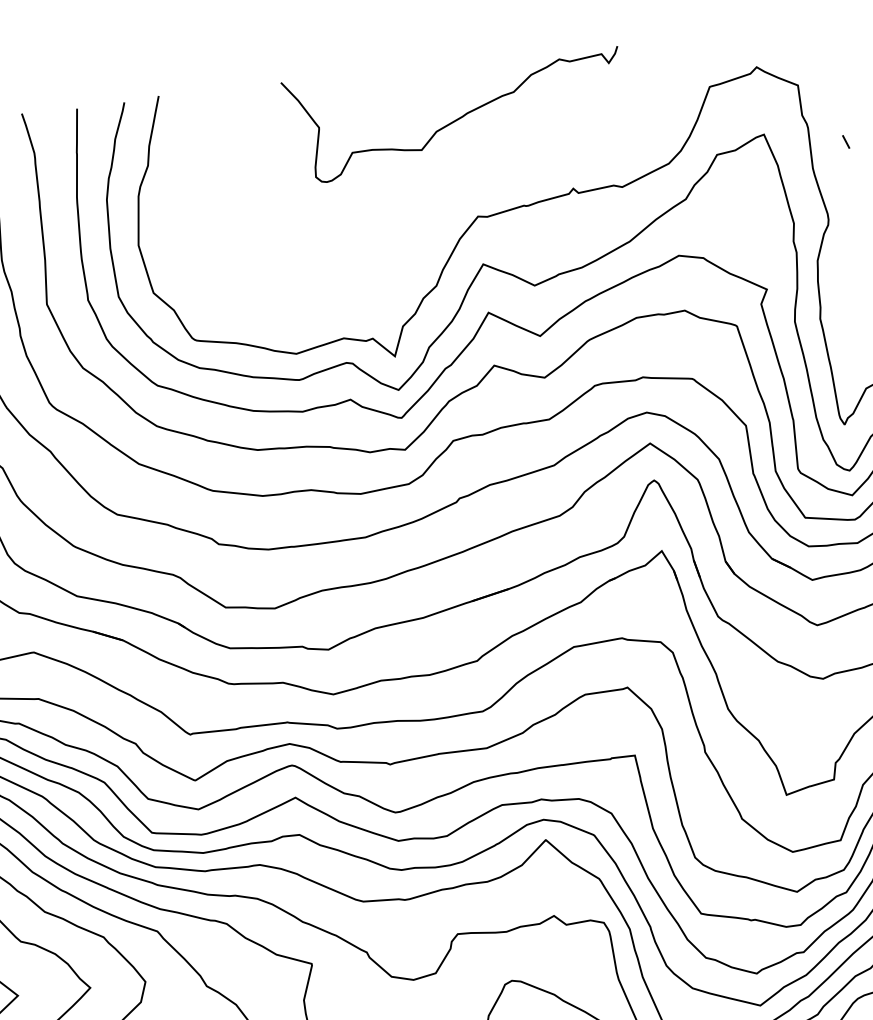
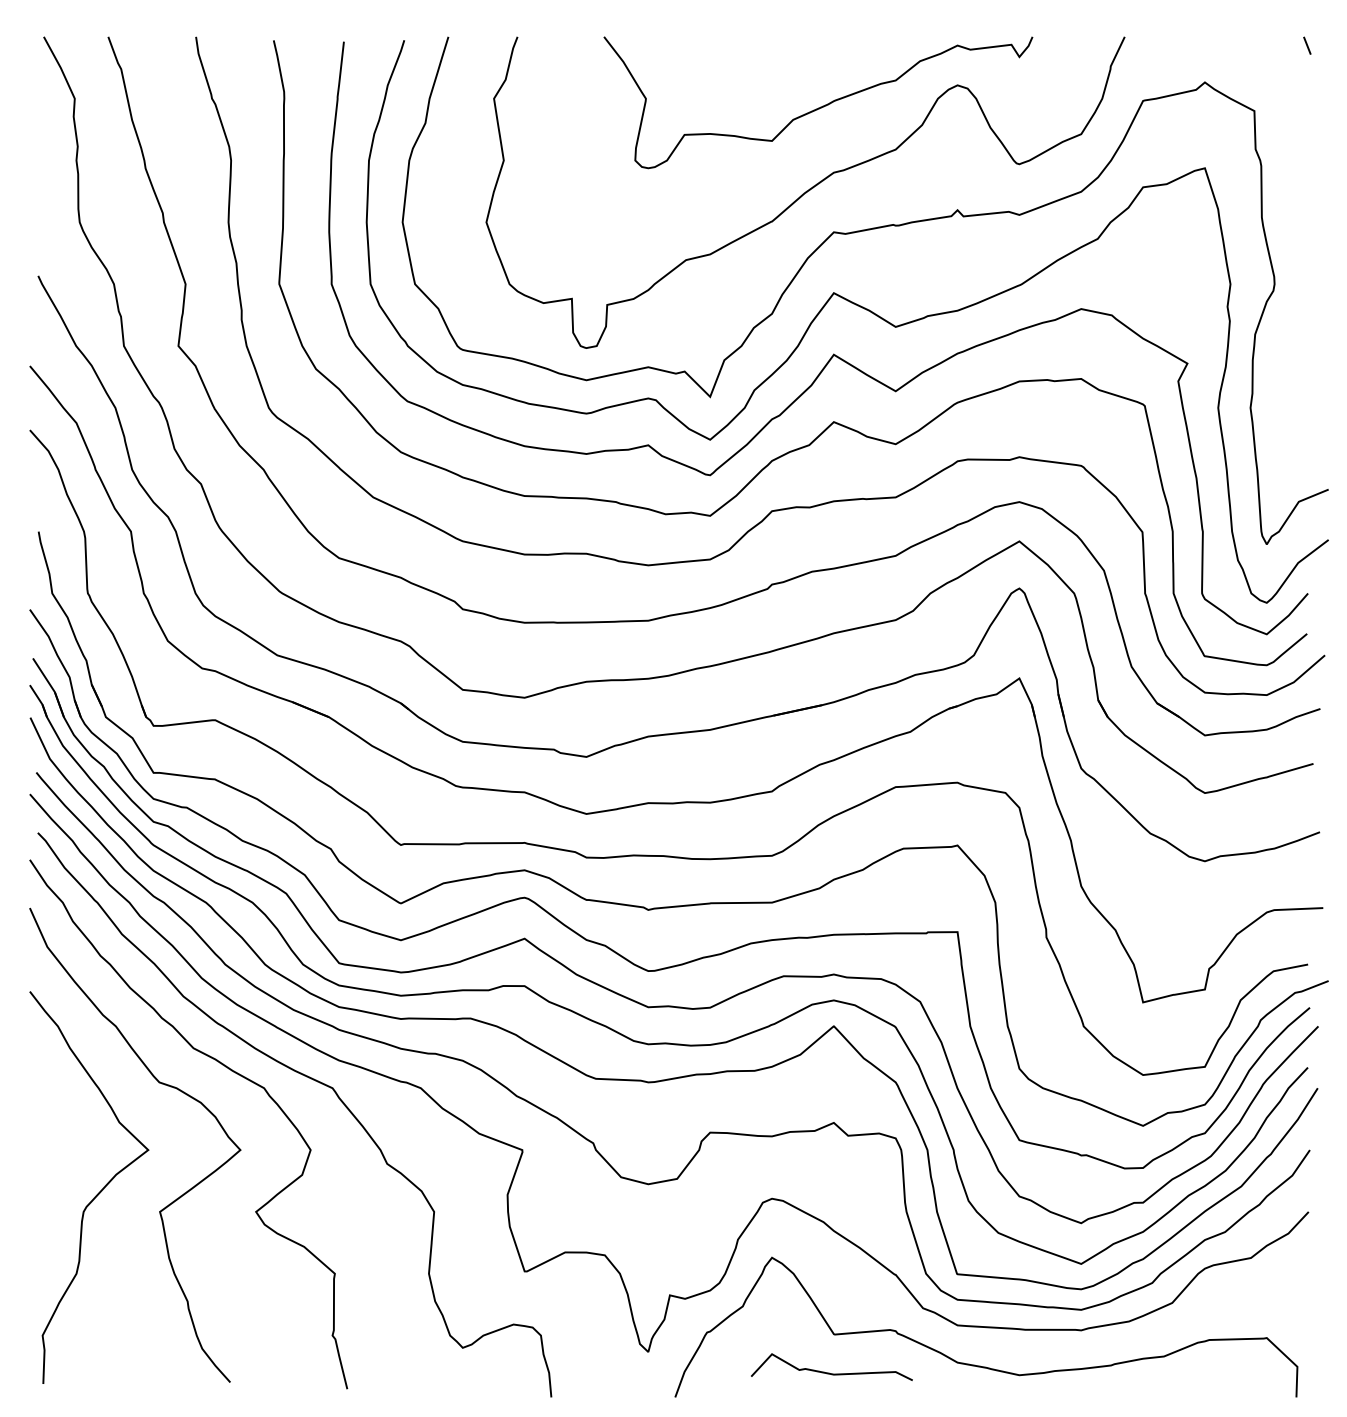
line: (846, 141) -> (1307, 45), moved
curve: (452, 187) -> (805, 192), added

